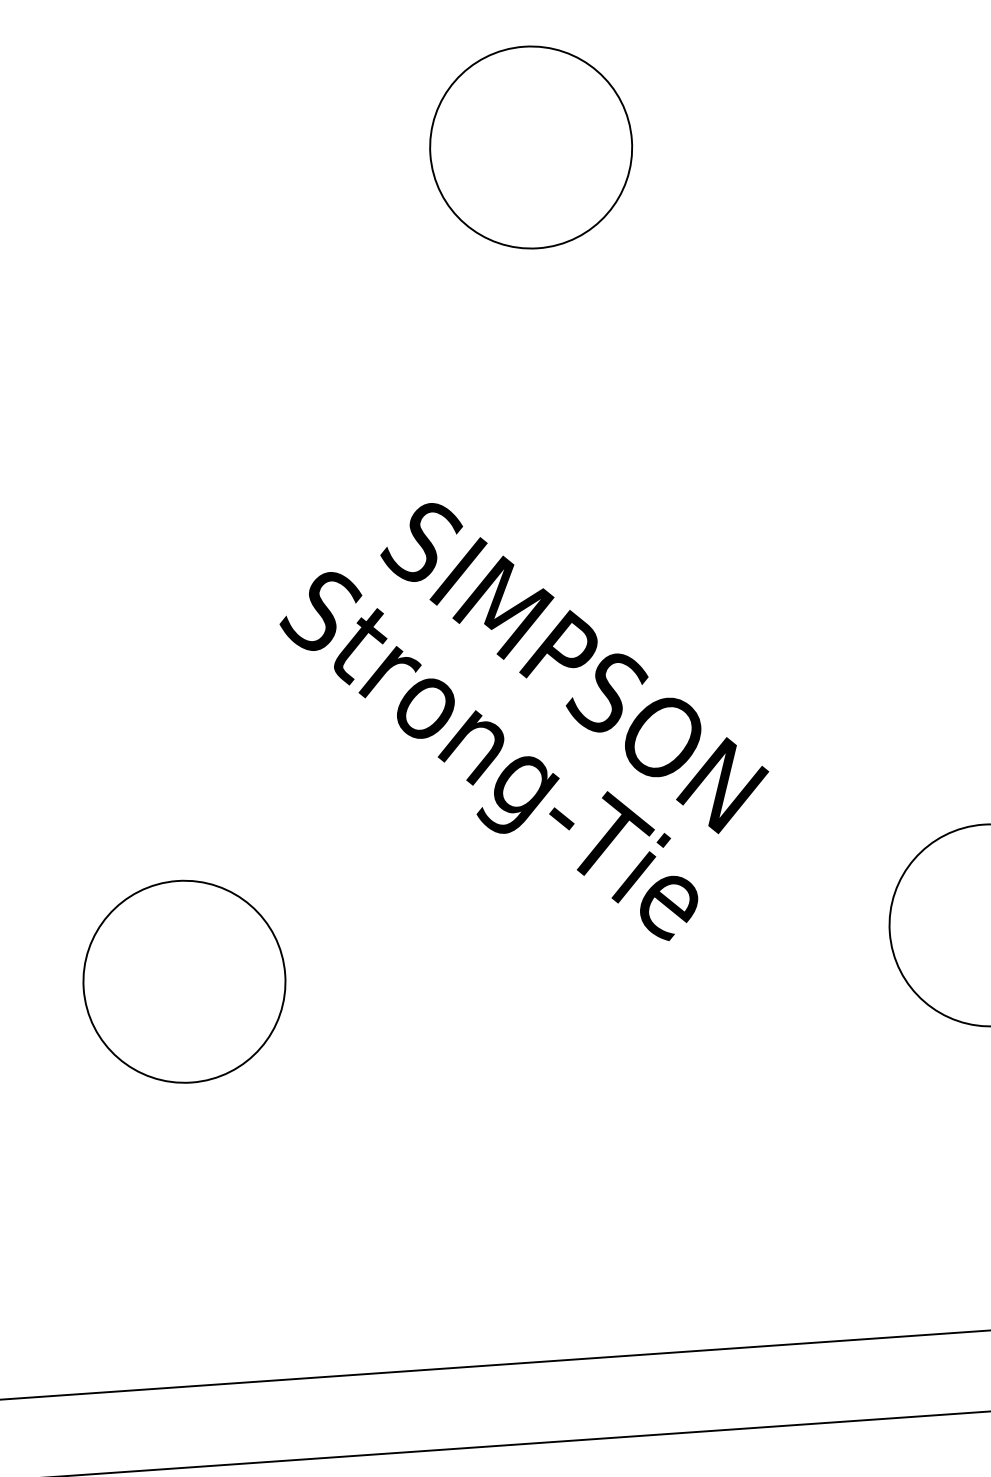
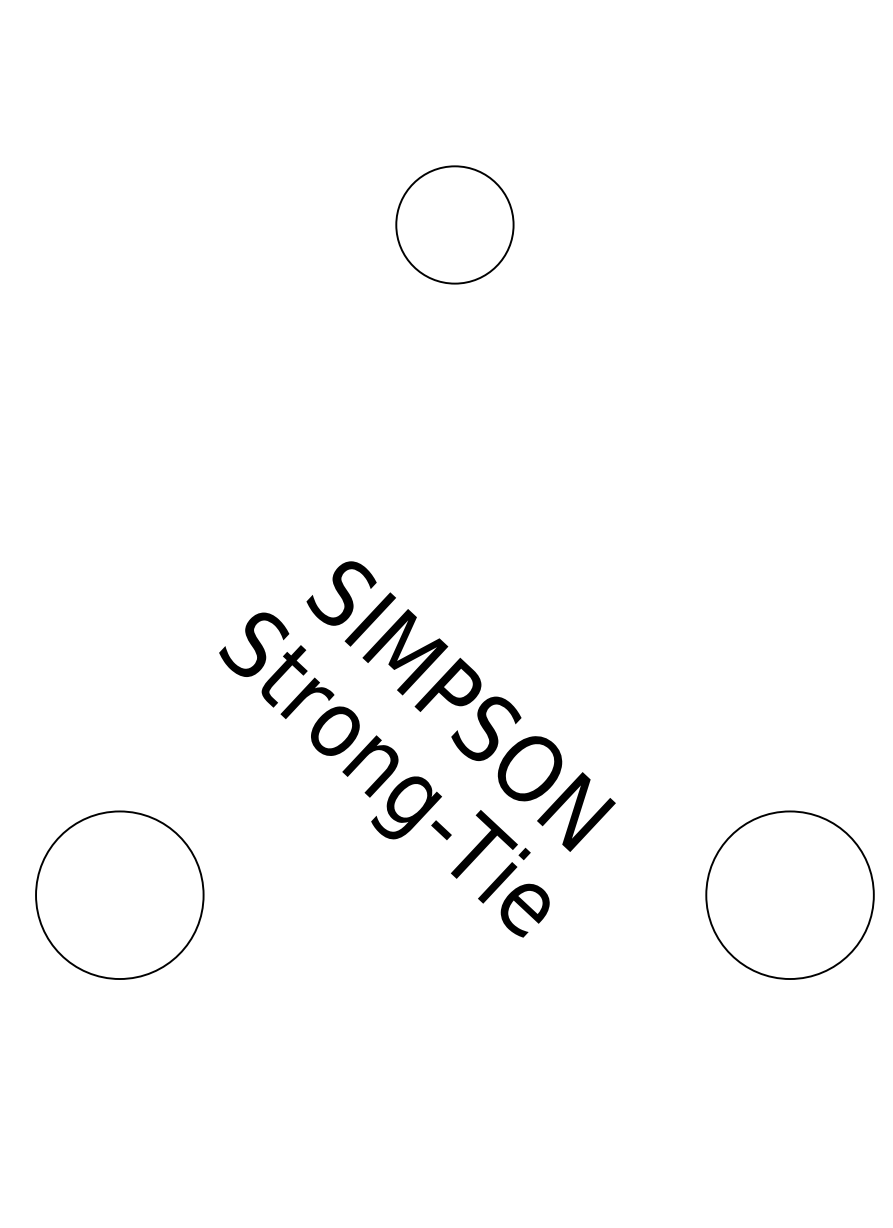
circle: (530, 146) -> (454, 224), size x0.7
text: (526, 723) -> (417, 749), moved

